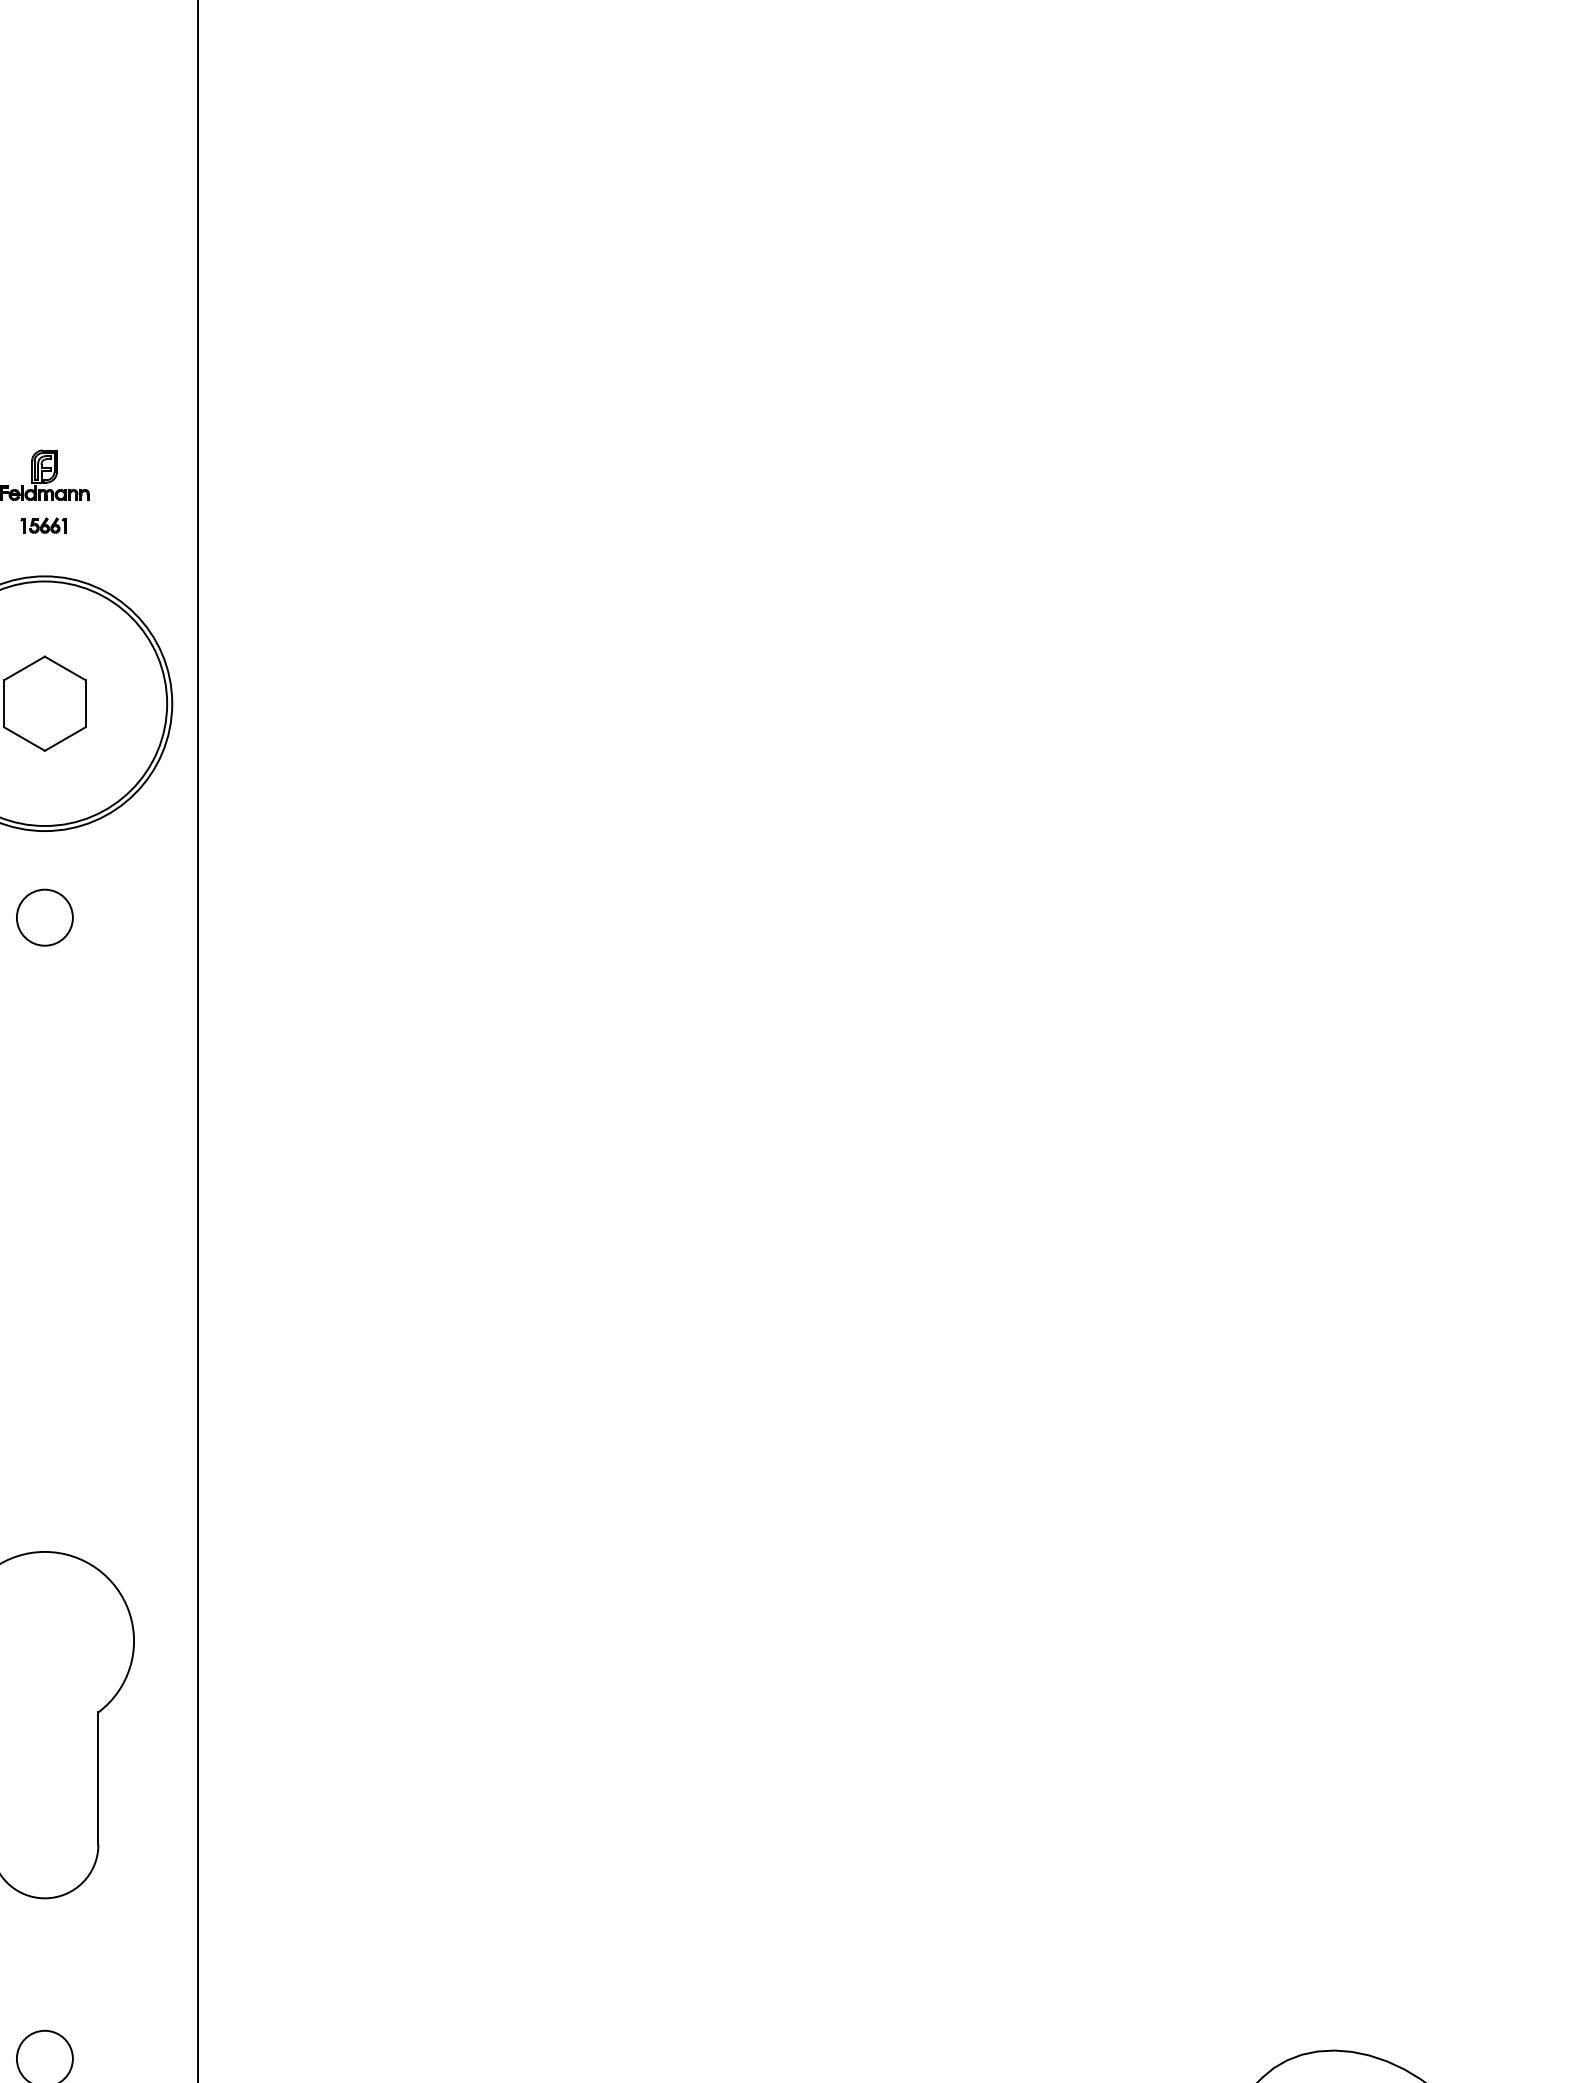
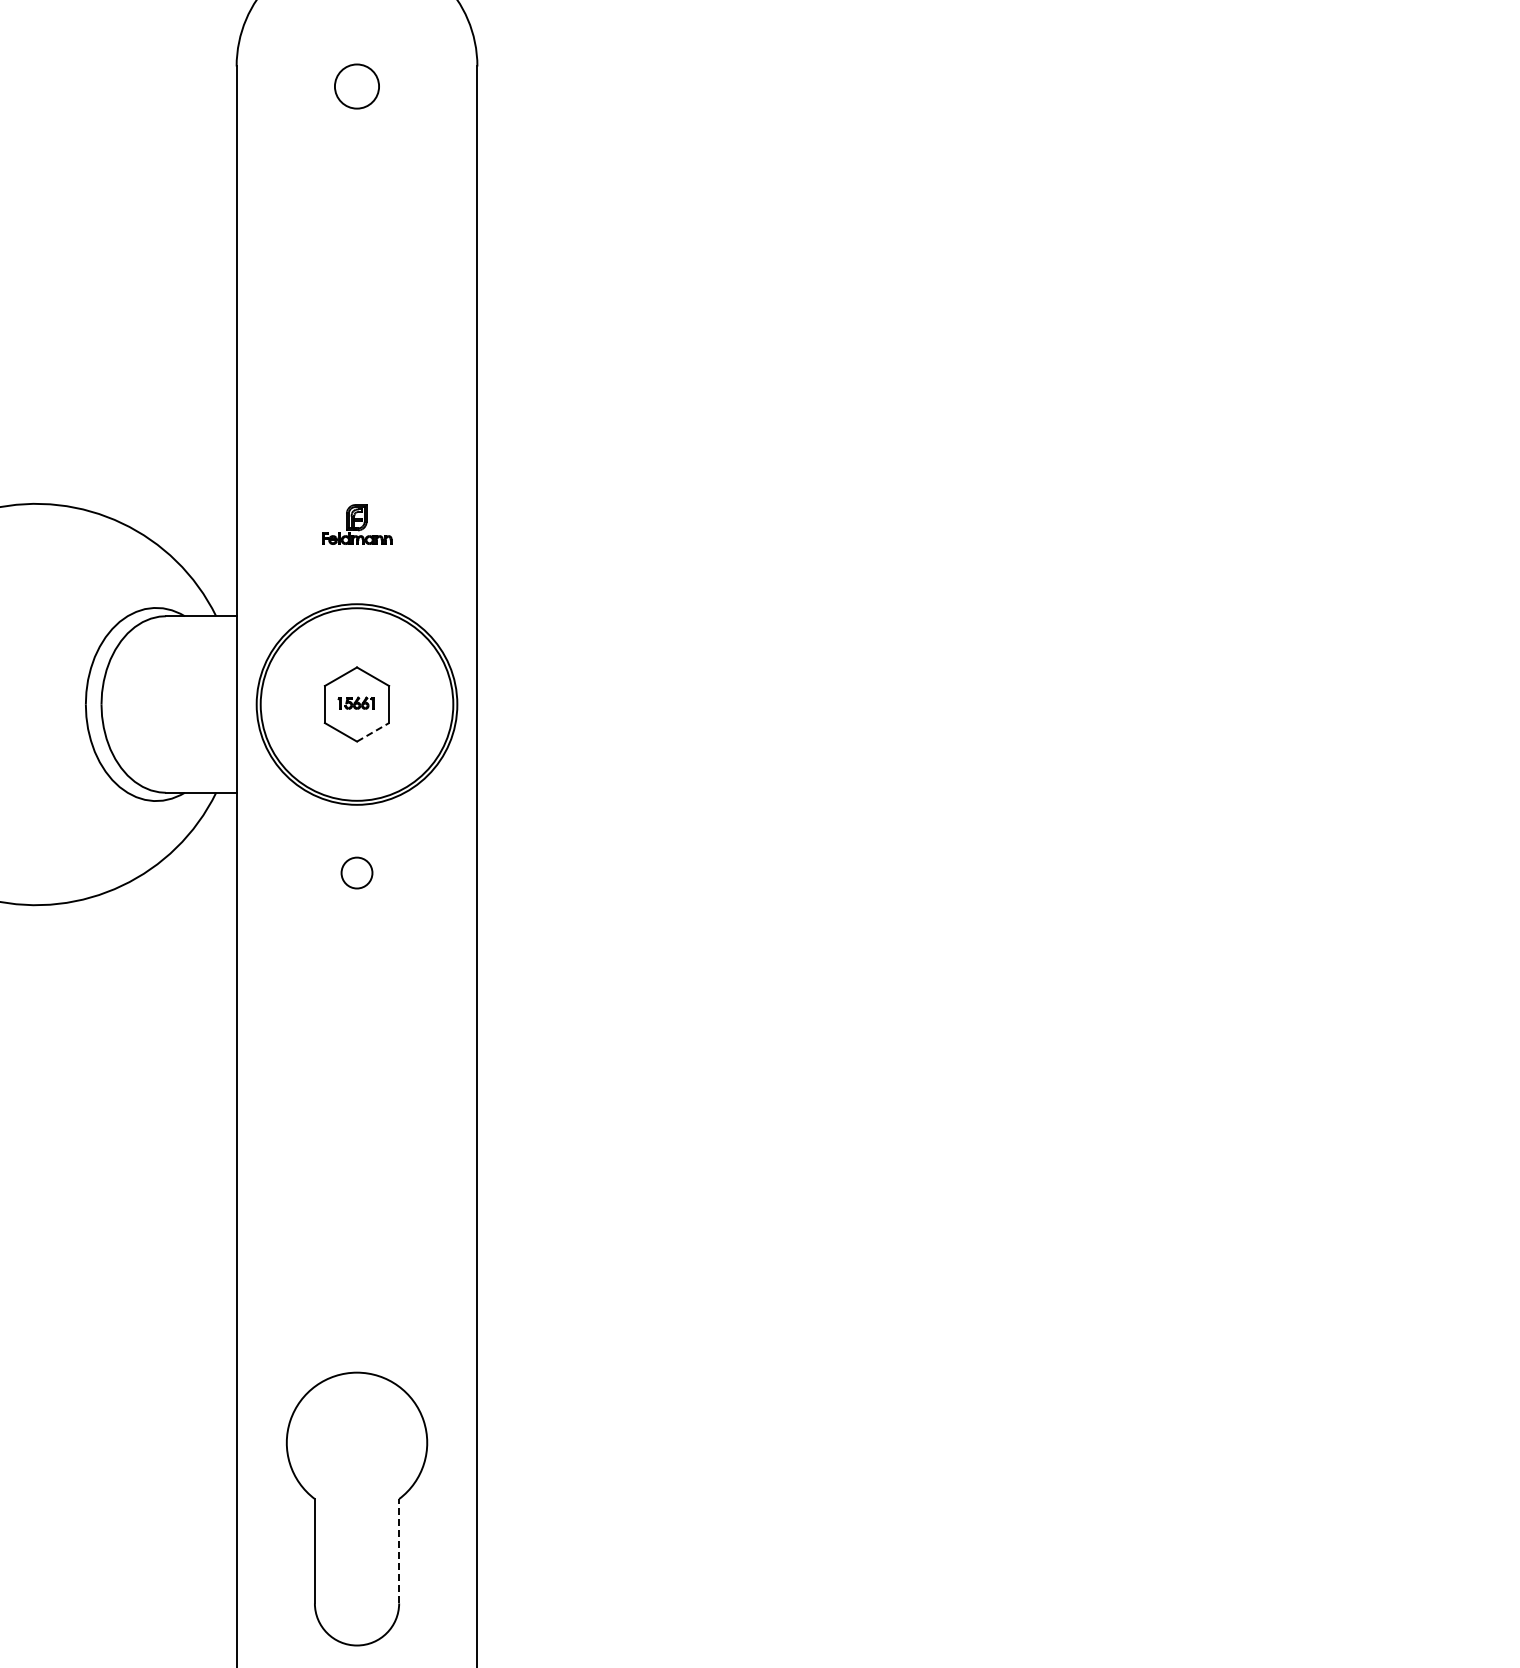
part: (42, 524) -> (355, 702), moved
line: (65, 739) -> (373, 732), solid -> dashed
circle: (44, 918) -> (356, 873), size x0.7
line: (98, 1777) -> (399, 1550), solid -> dashed

